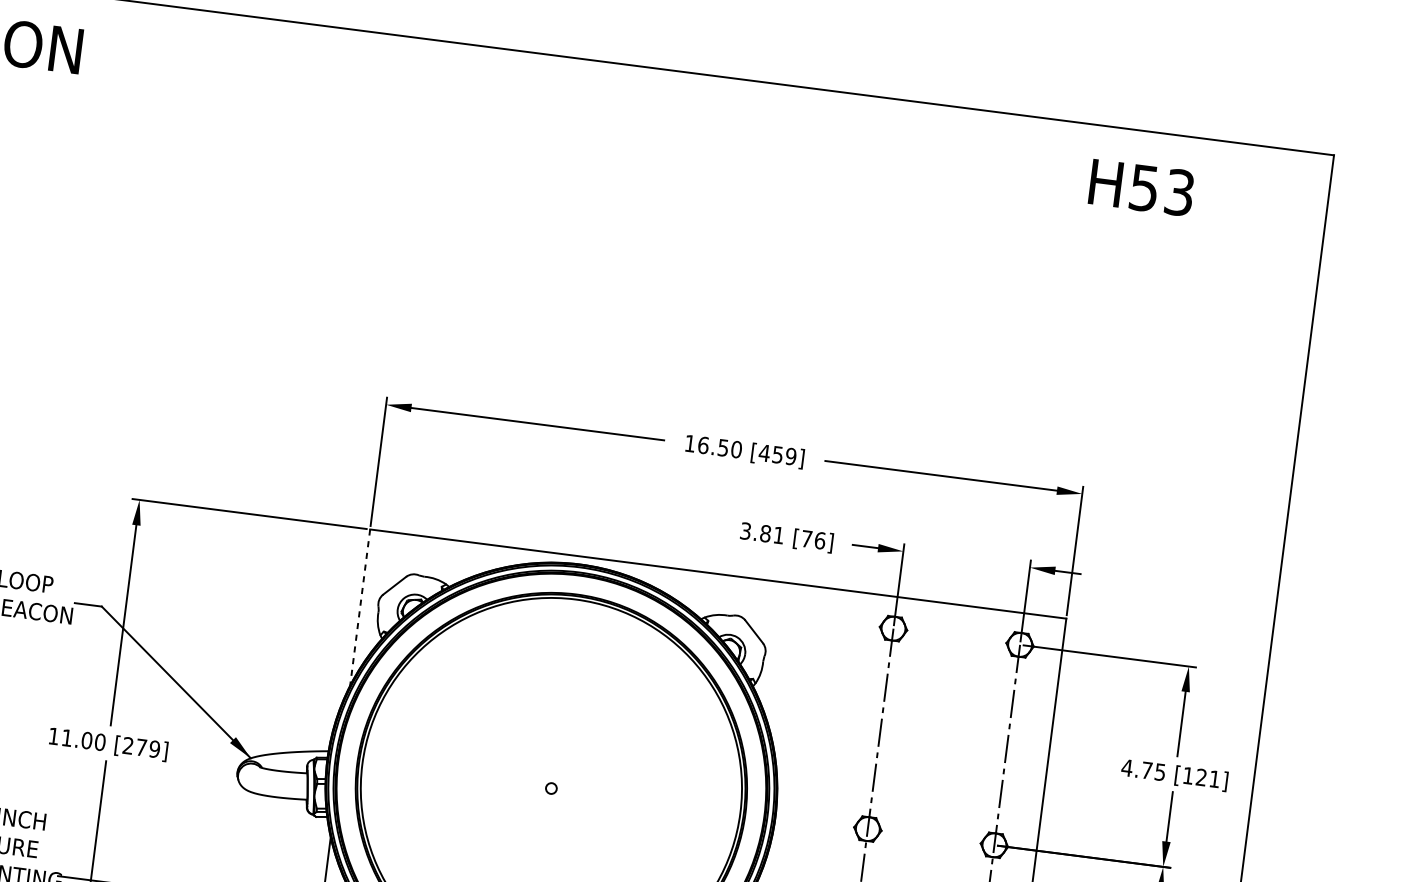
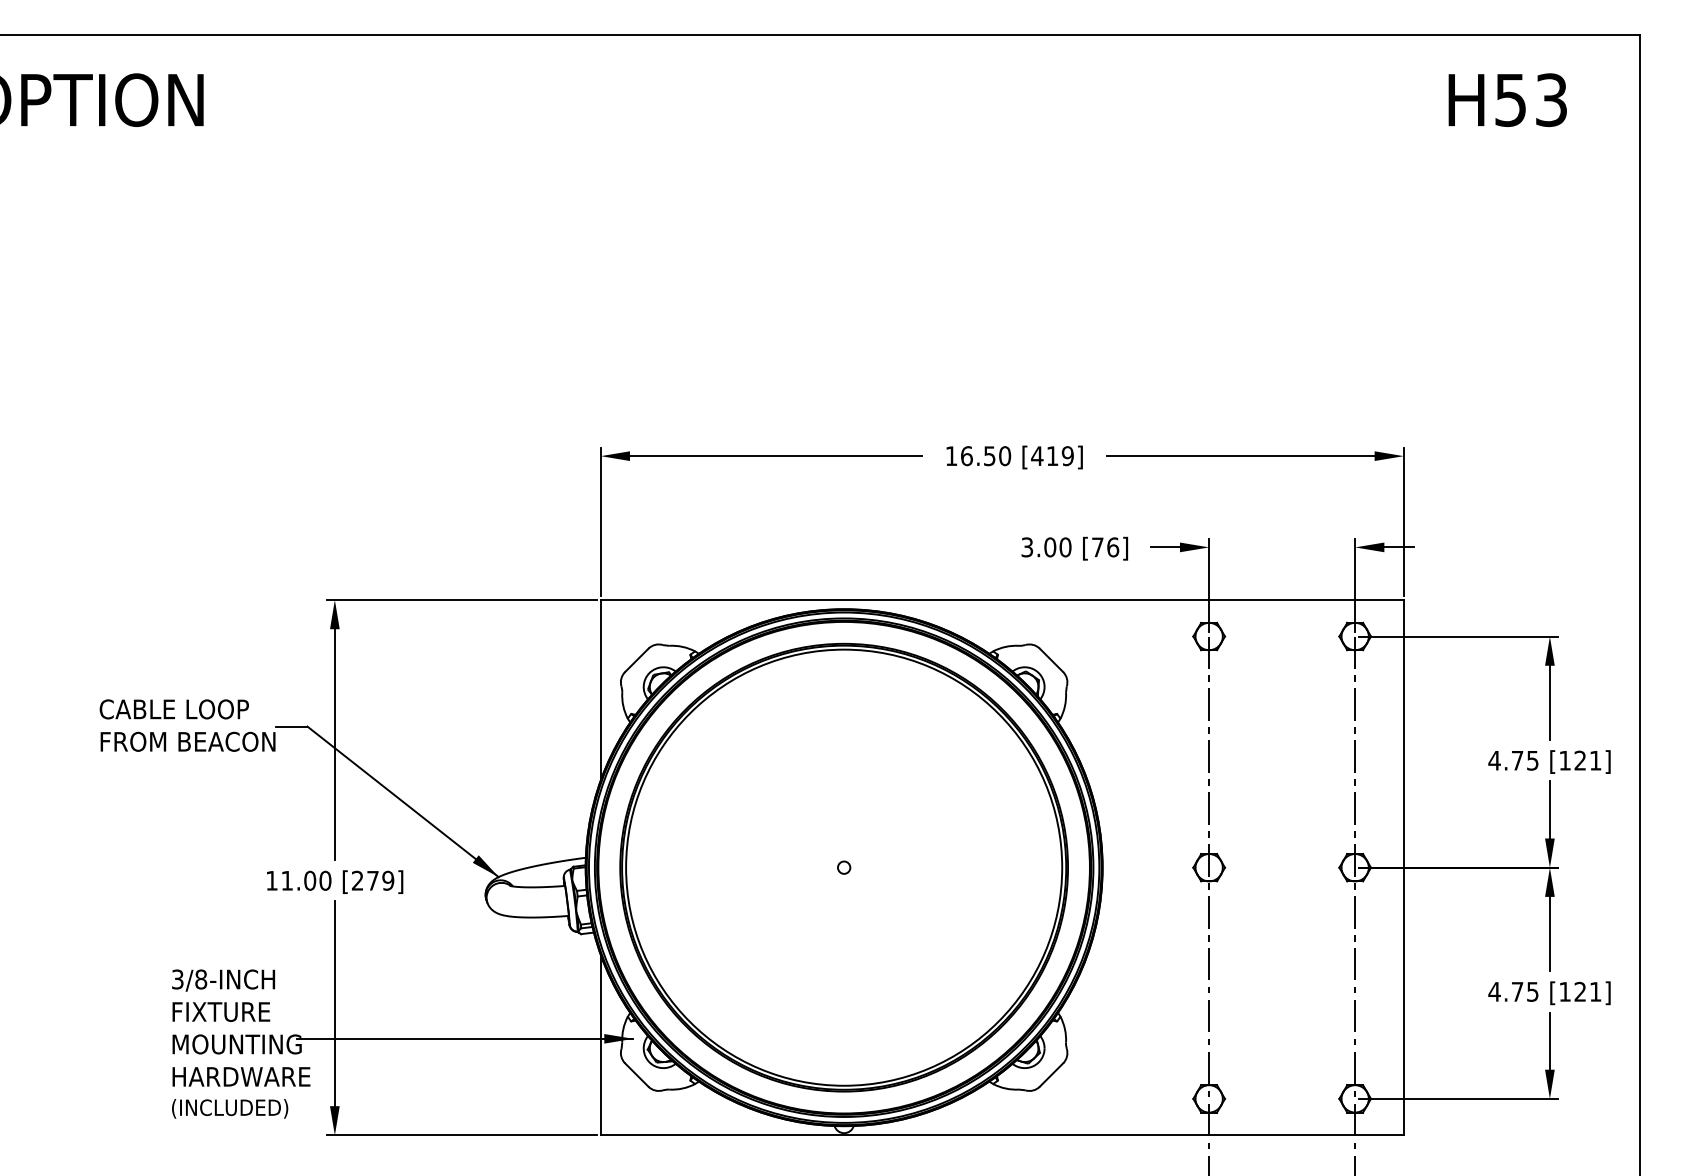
text: (1141, 187) -> (1507, 99), moved
text: (777, 455) -> (1052, 456), [459] -> [419]
text: (771, 534) -> (1057, 547), 3.81 -> 3.00
line: (359, 607) -> (600, 690), dashed -> solid

